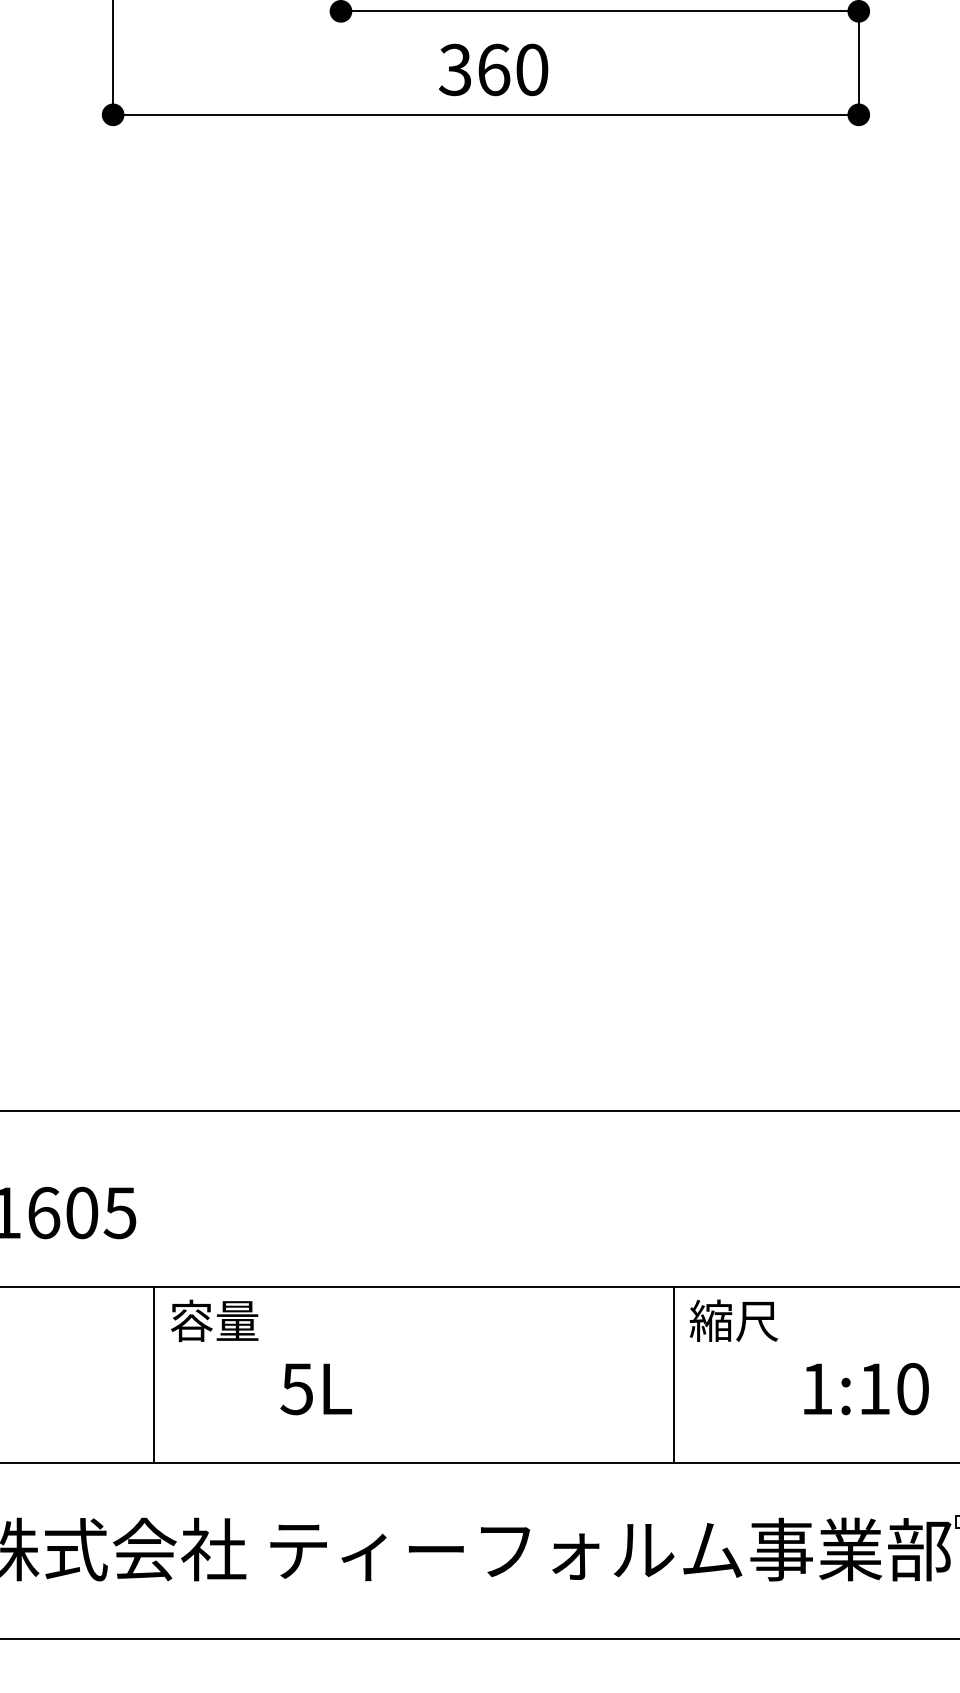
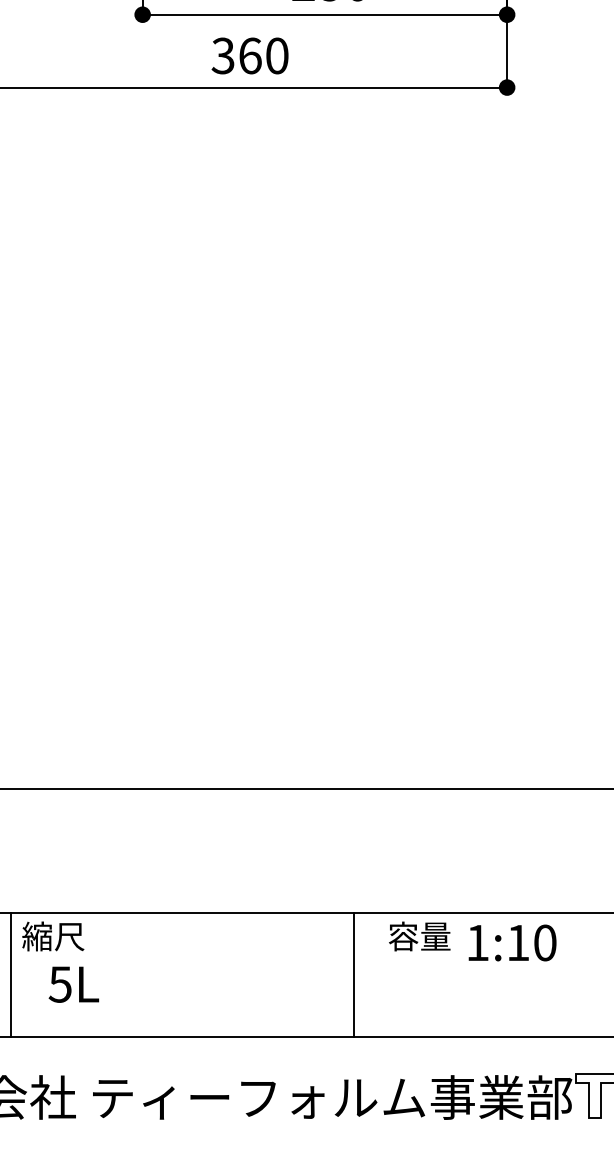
text: (213, 1320) -> (52, 936), 容量 -> 縮尺
text: (733, 1320) -> (418, 936), 縮尺 -> 容量
line: (673, 1375) -> (353, 974), moved
text: (315, 1389) -> (73, 984), moved
text: (866, 1389) -> (512, 943), moved

